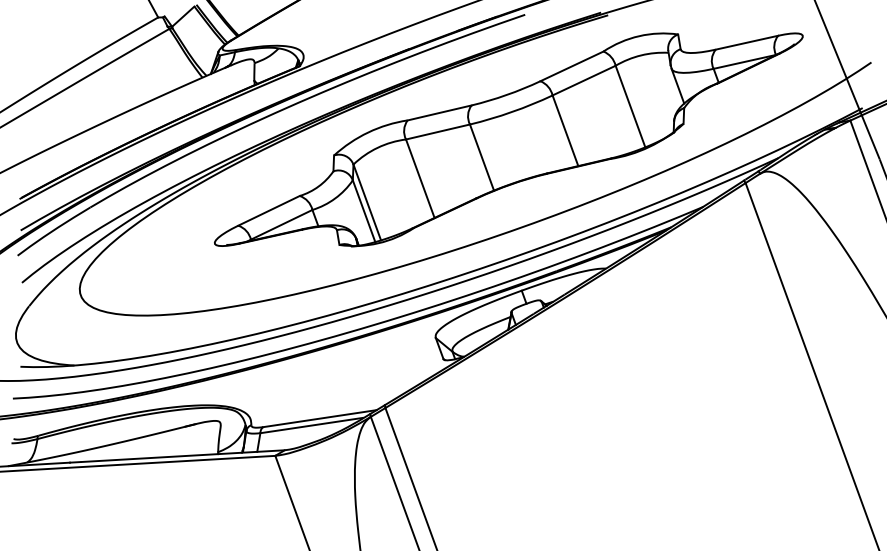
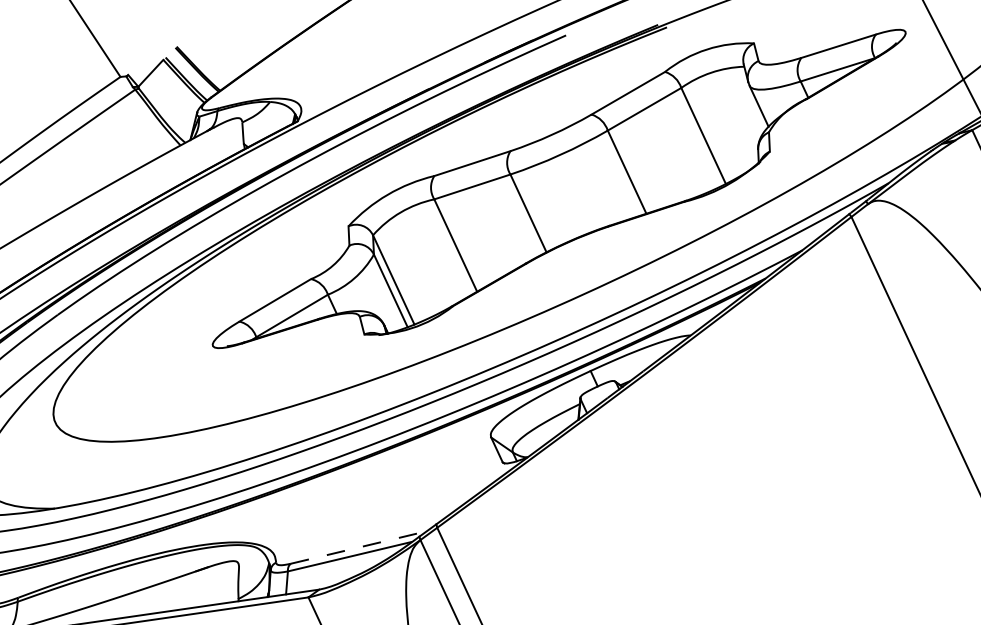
line: (320, 418) -> (359, 547), solid -> dashed

